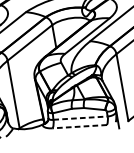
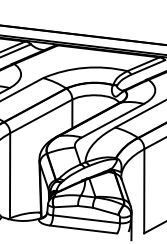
line: (80, 118) -> (86, 219), dashed -> solid
line: (79, 126) -> (83, 229), dashed -> solid

